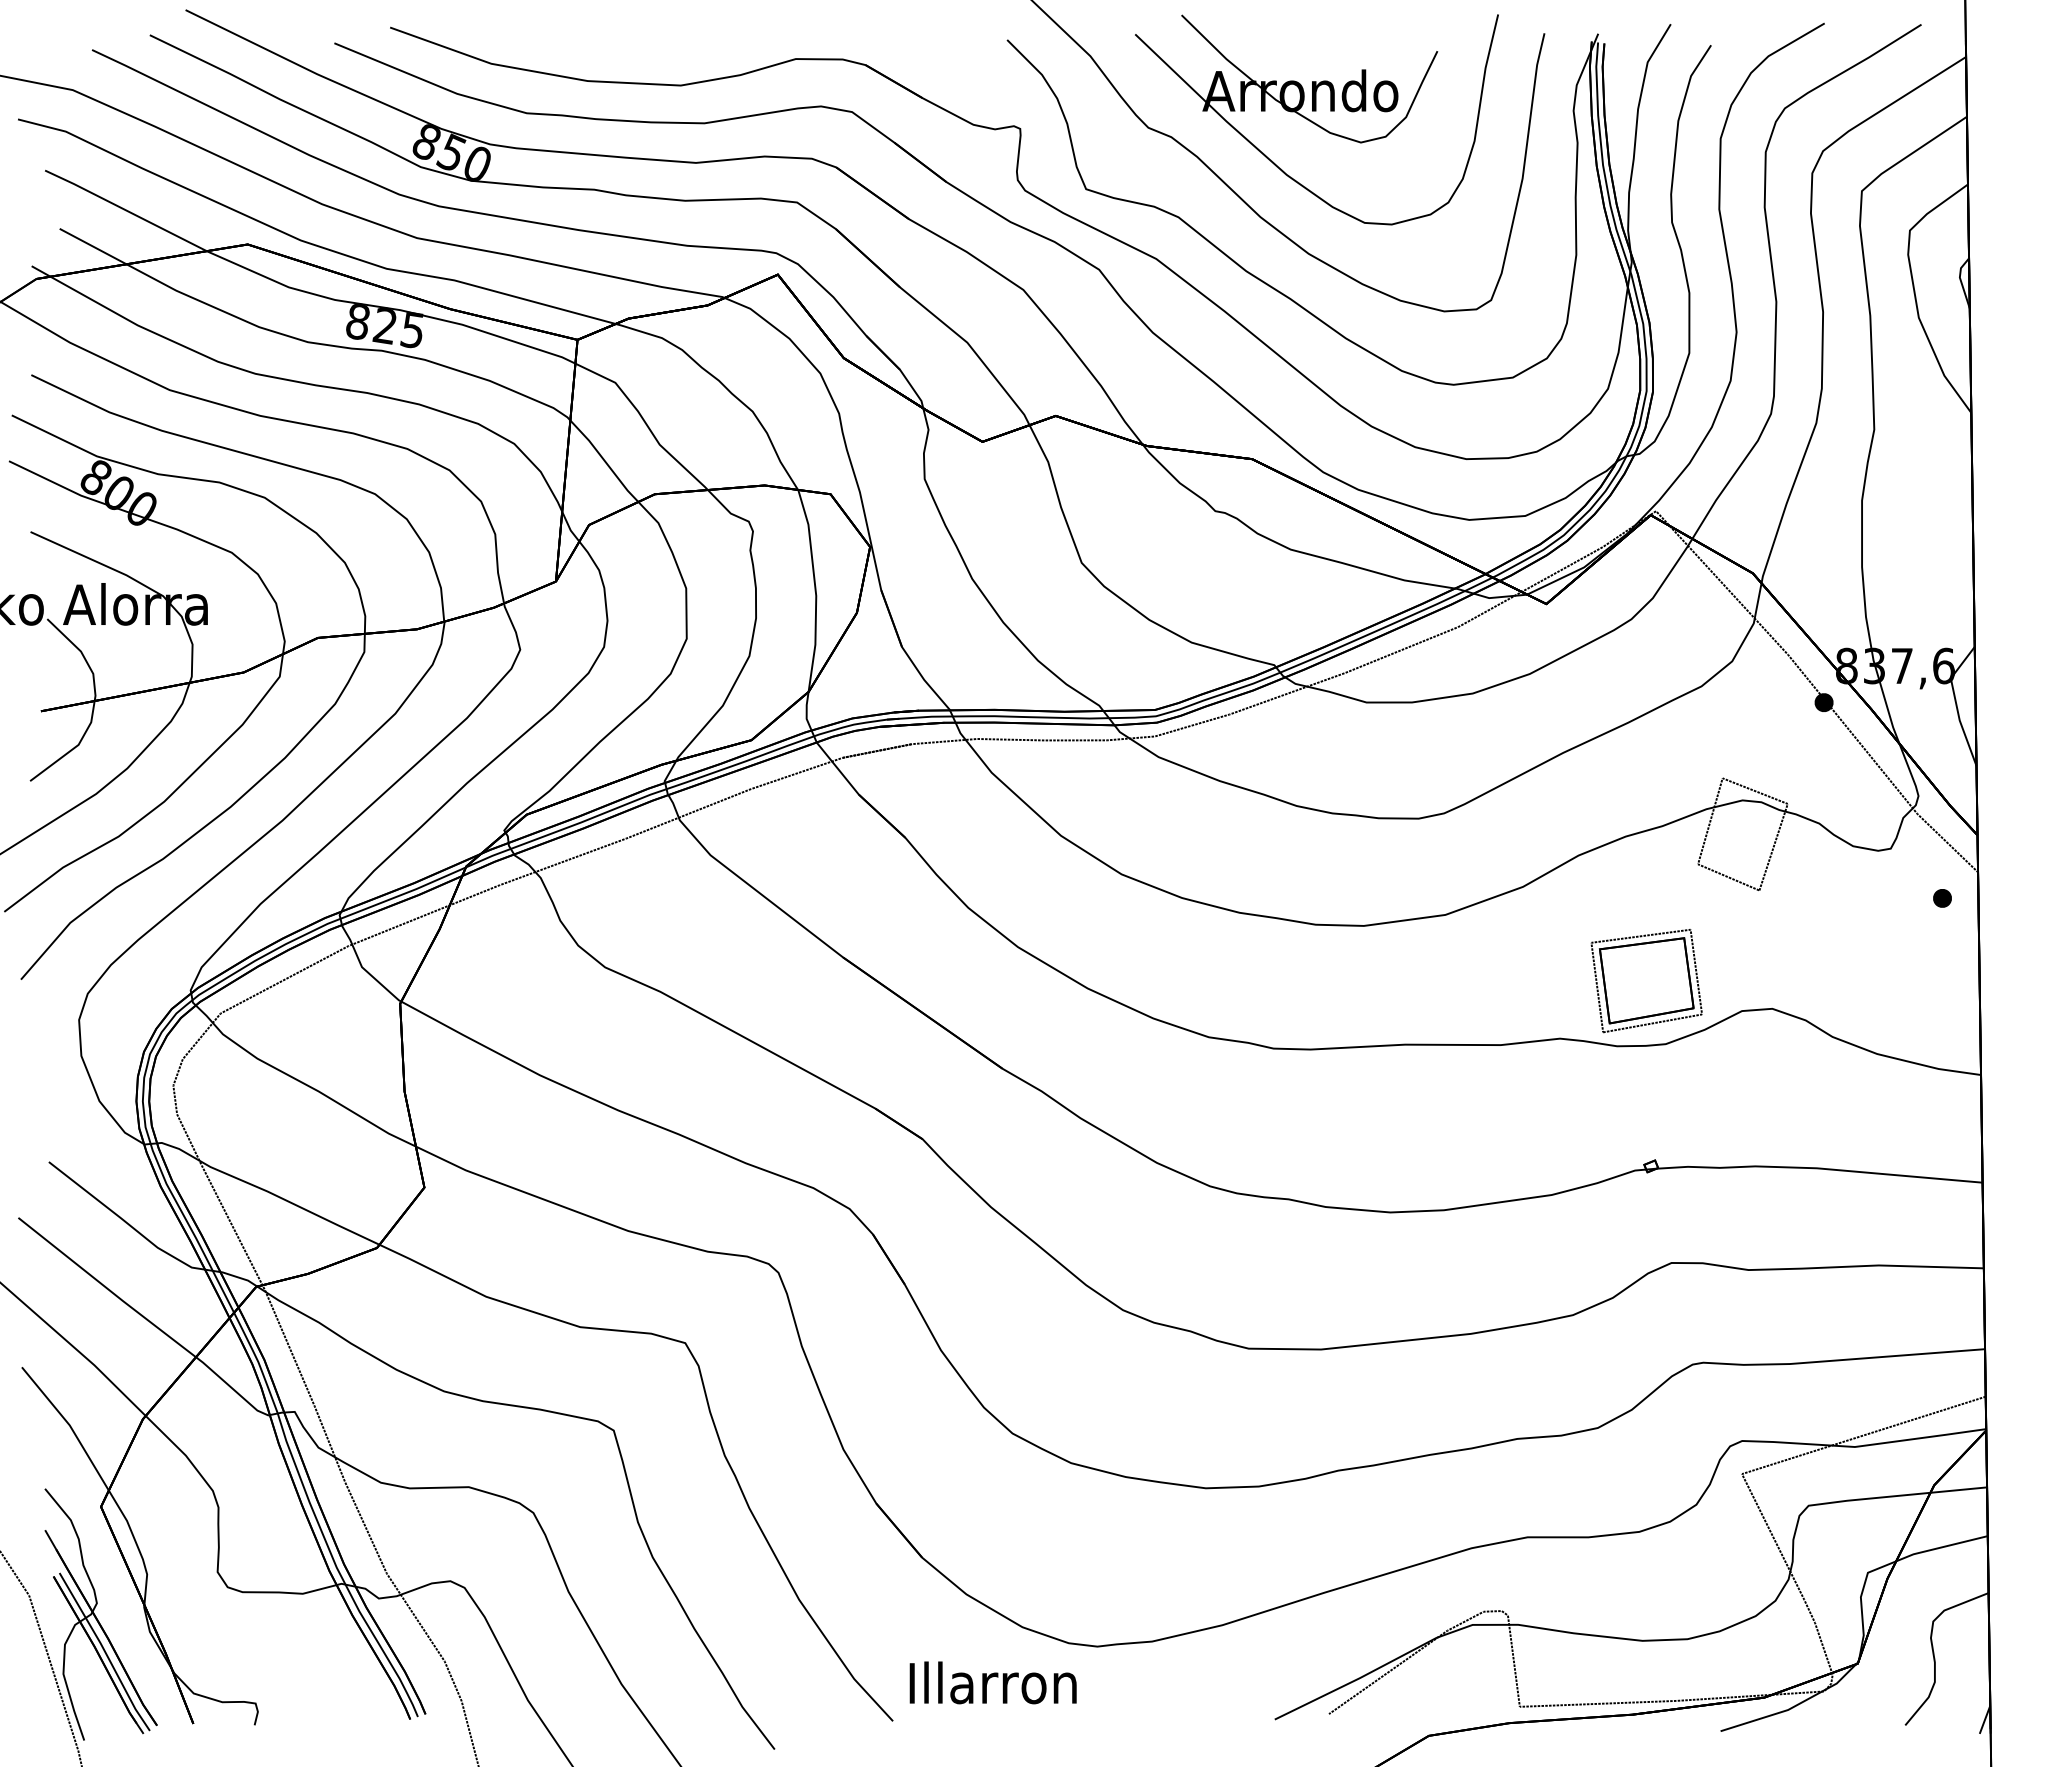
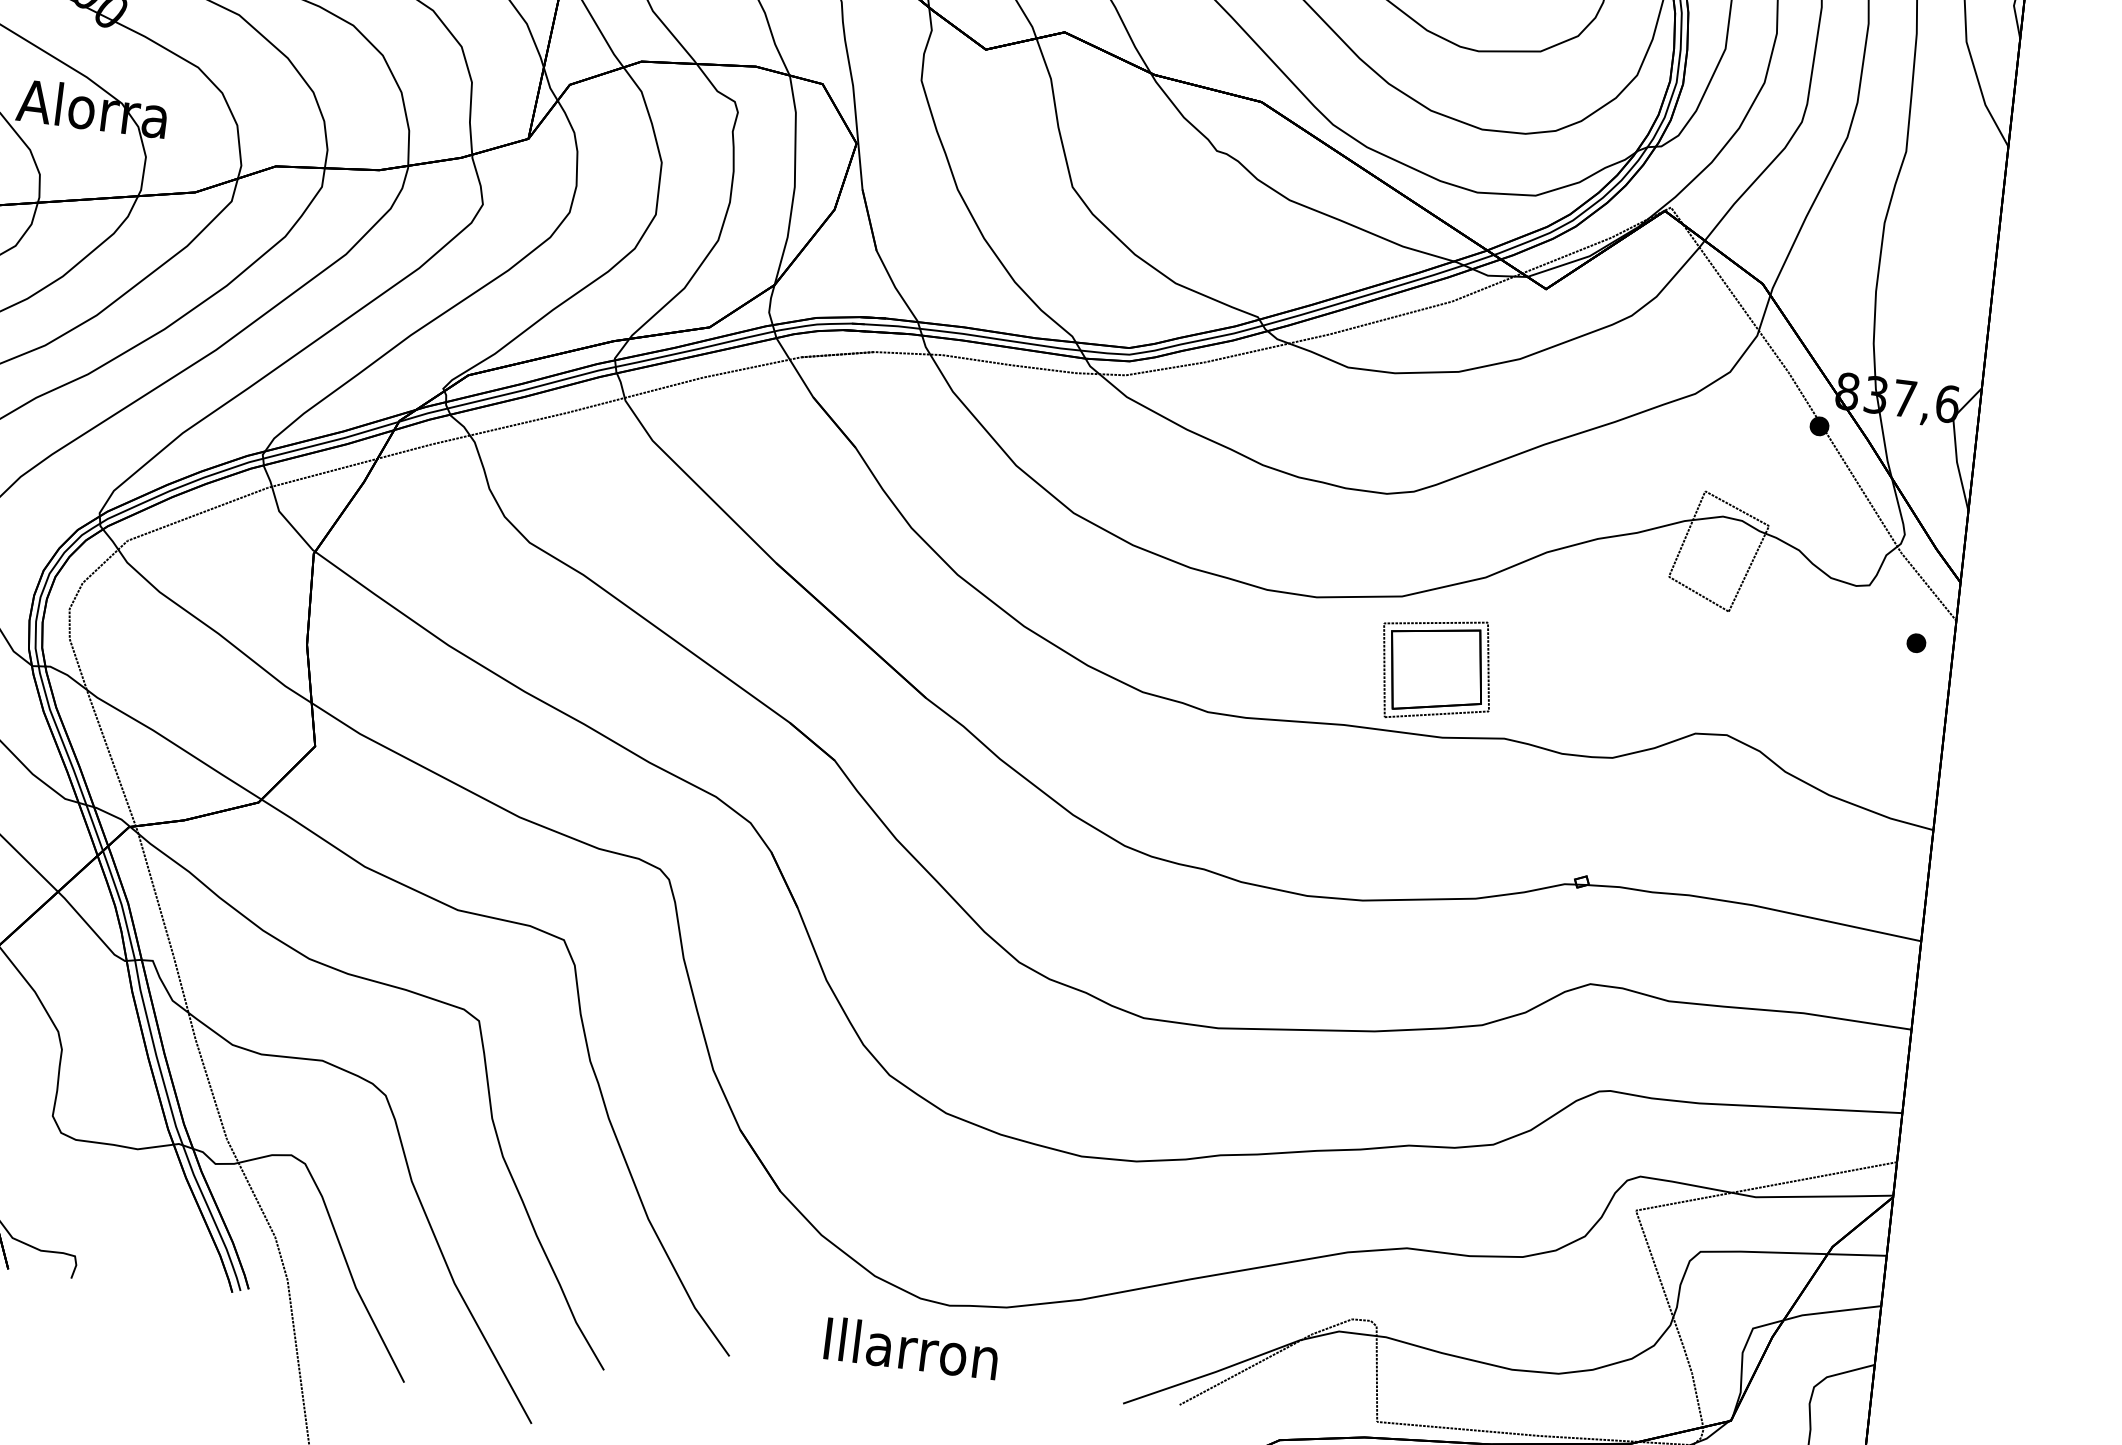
part: (1646, 981) -> (1435, 670), moved
text: (992, 1682) -> (911, 1347), moved

